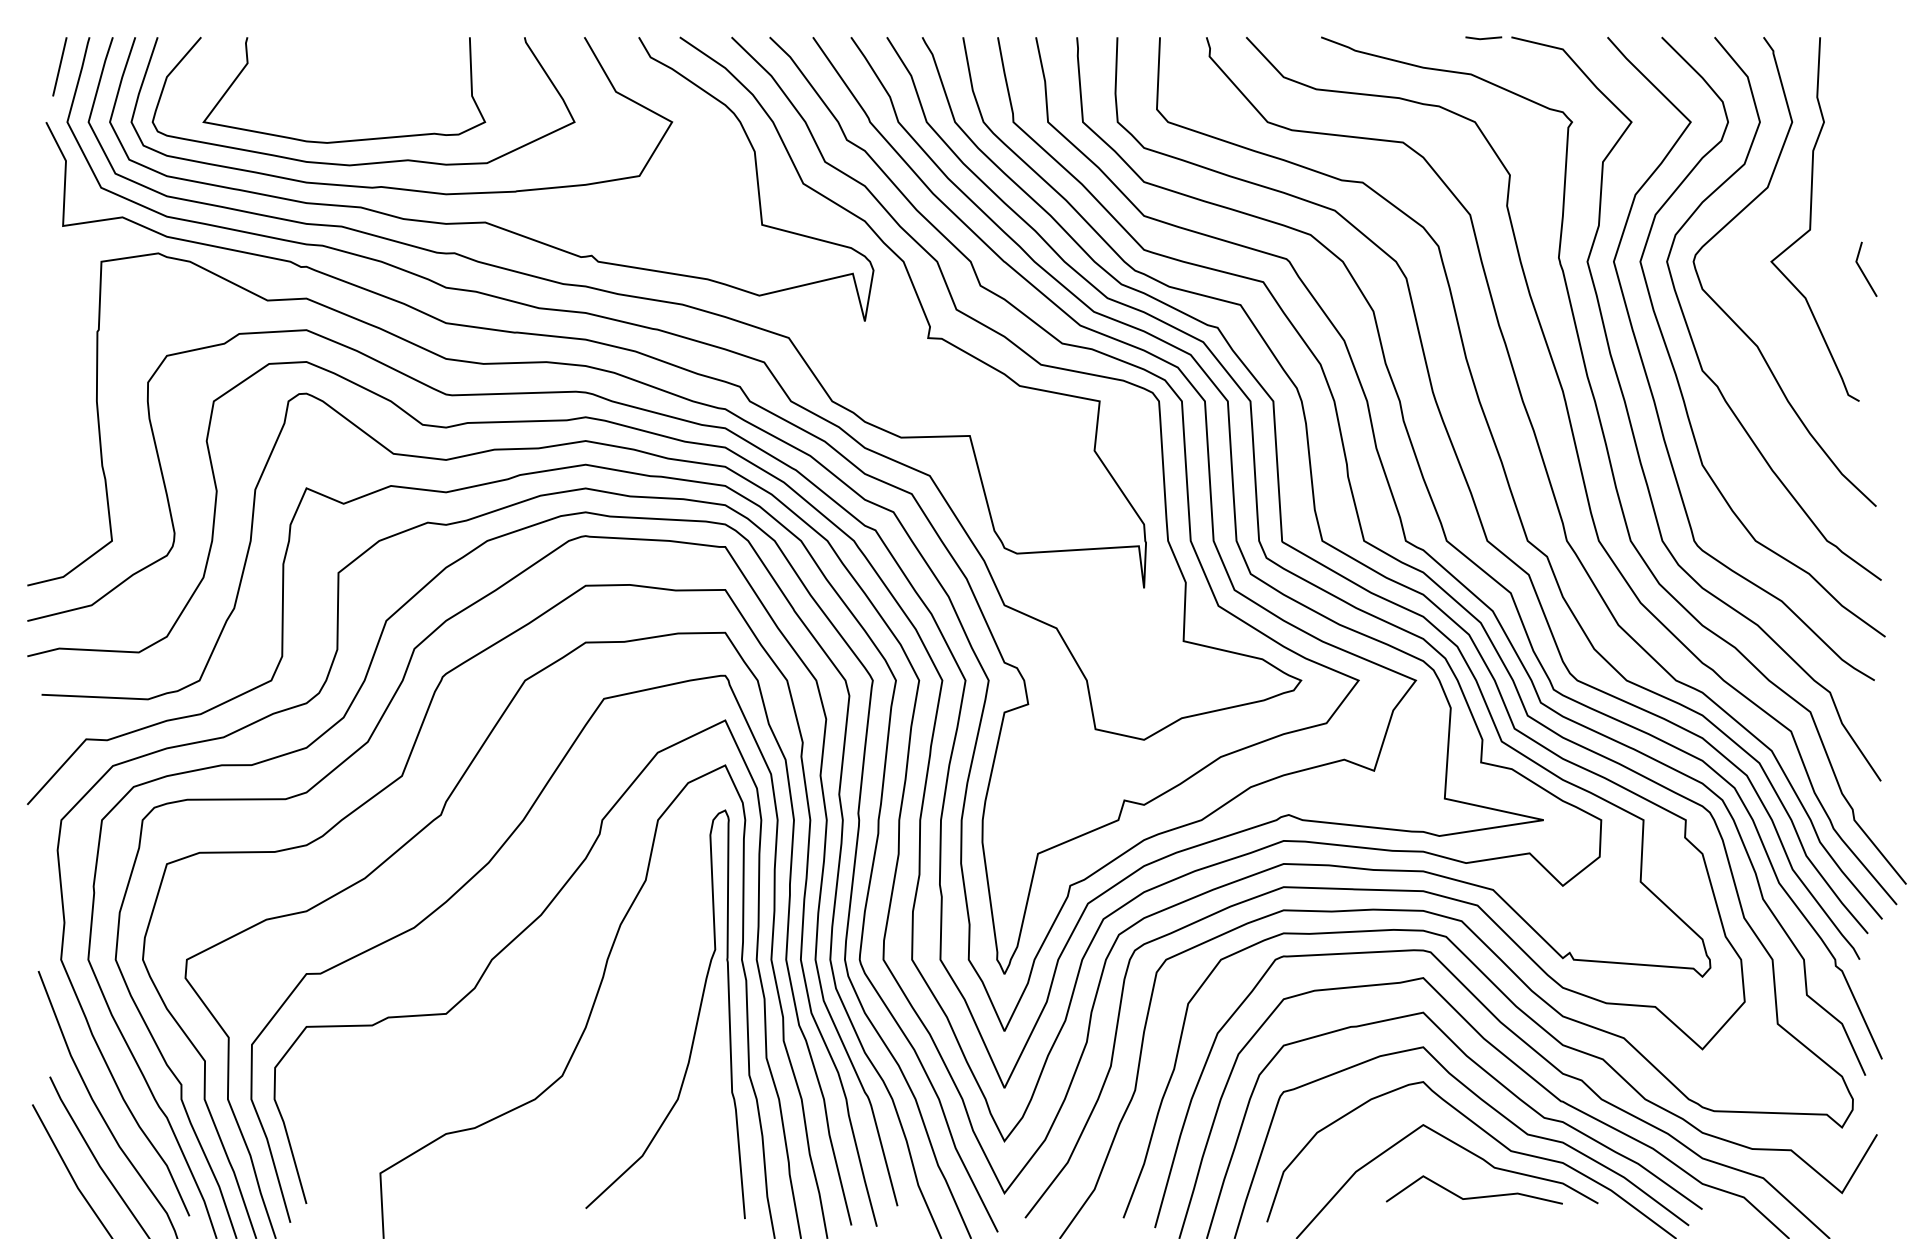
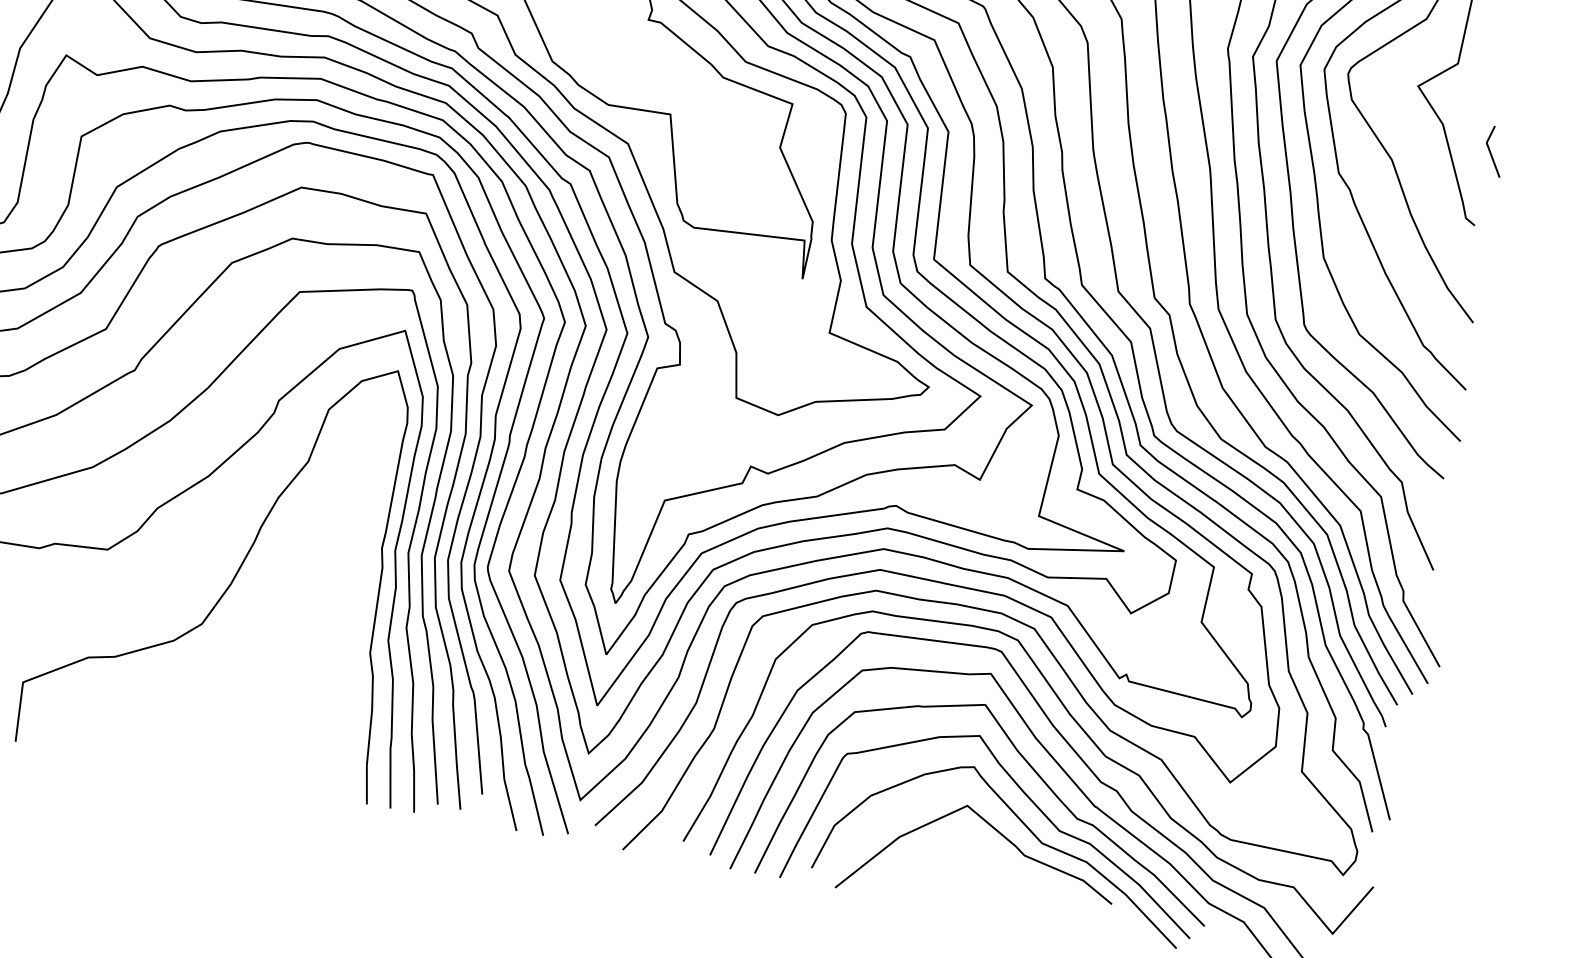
line: (1863, 271) -> (1491, 152), moved
curve: (696, 1020) -> (331, 595), removed
line: (1476, 1196) -> (1003, 878), removed

